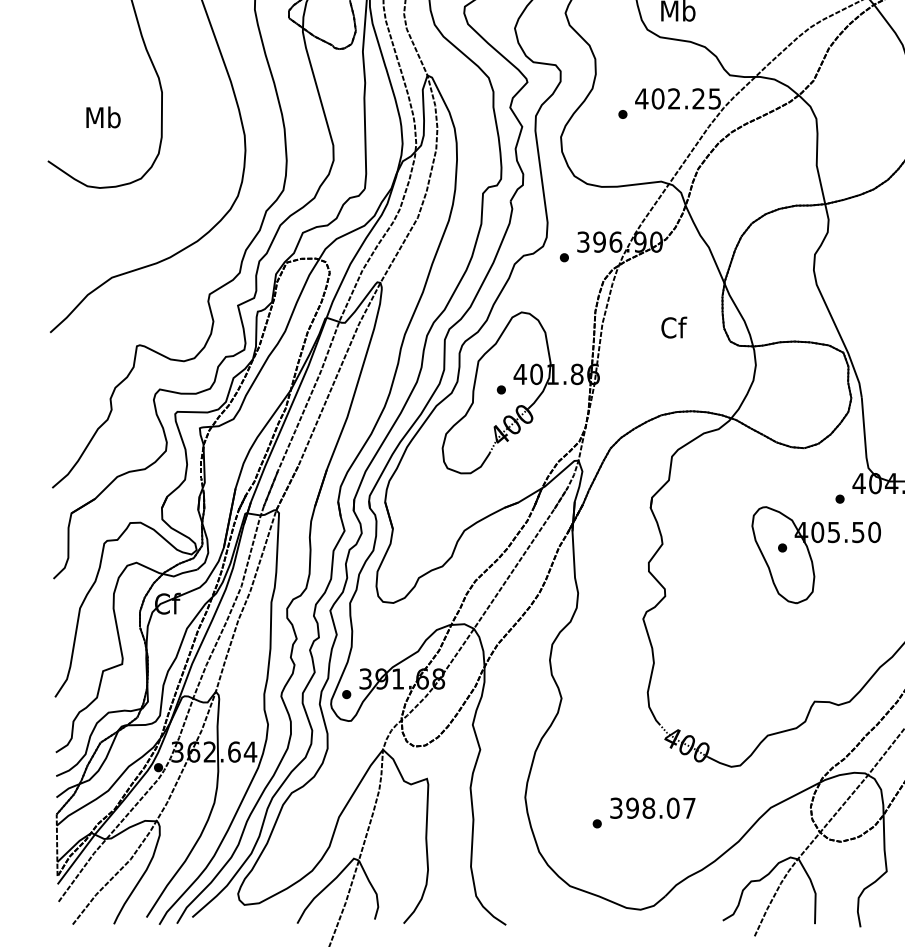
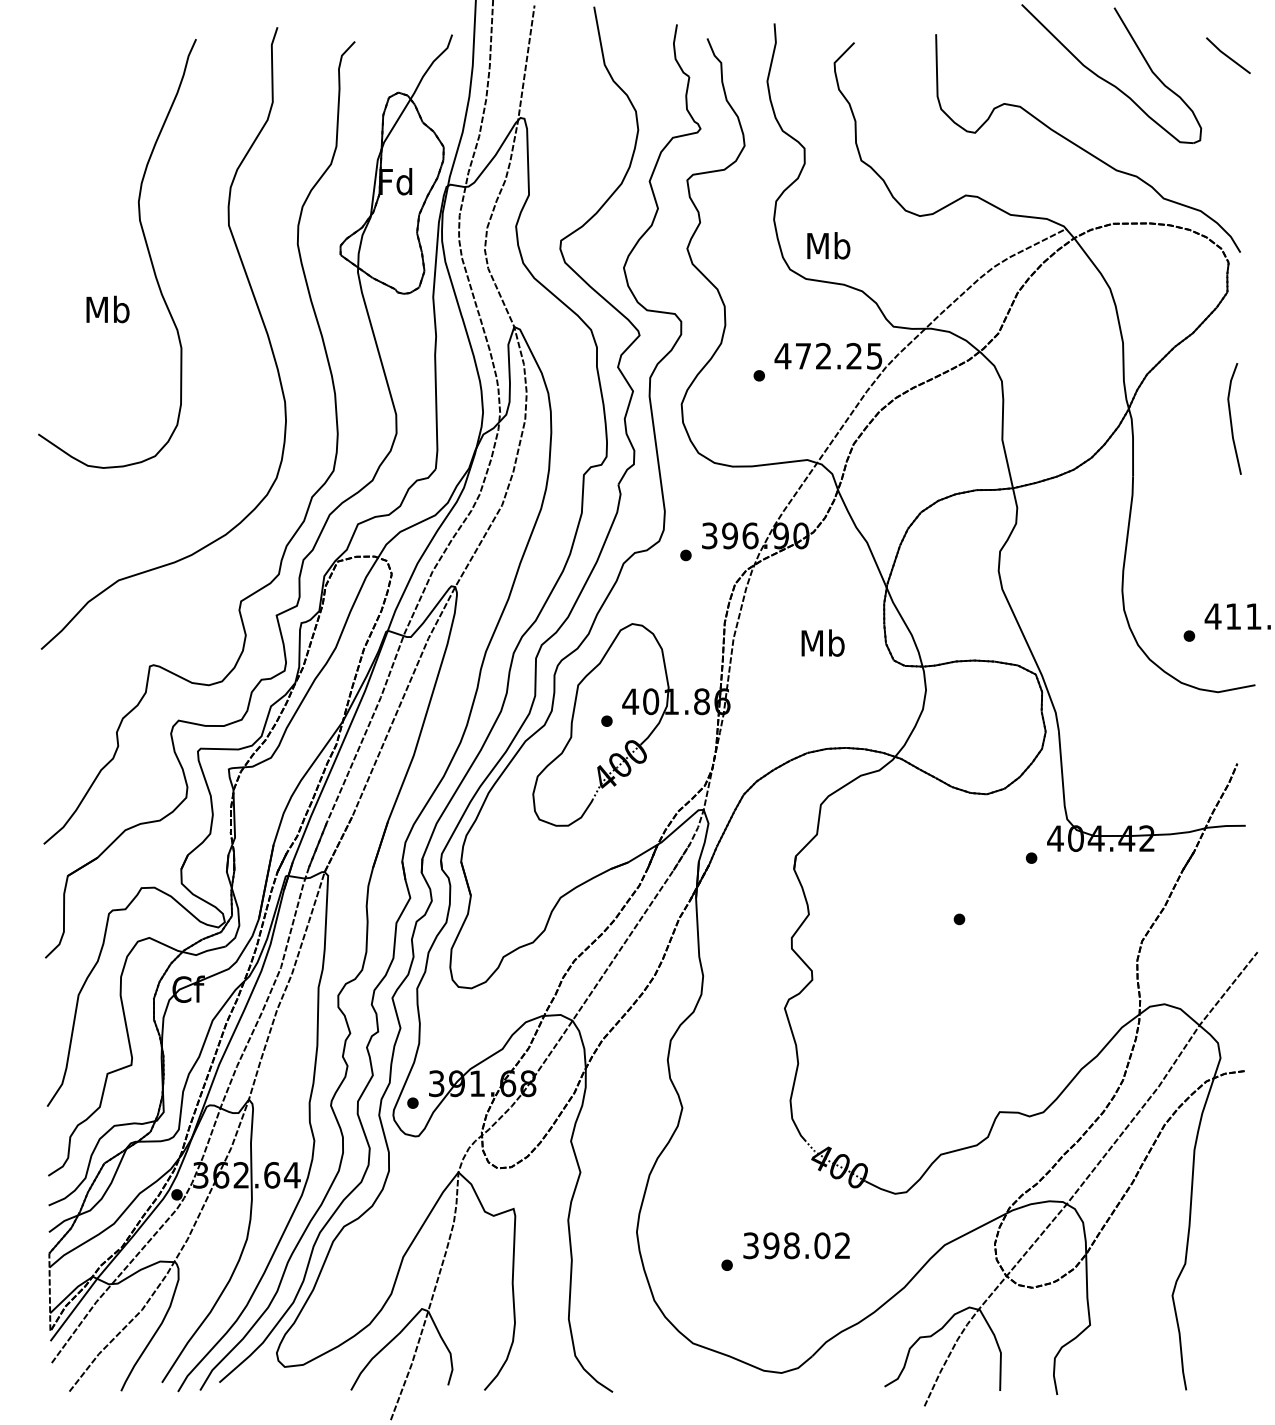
text: (658, 98) -> (803, 355), 402.25 -> 472.25
text: (103, 117) -> (107, 309), moved
text: (673, 327) -> (822, 642), Cf -> Mb
part: (811, 556) -> (995, 930), removed
text: (689, 808) -> (842, 1245), 398.07 -> 398.02

